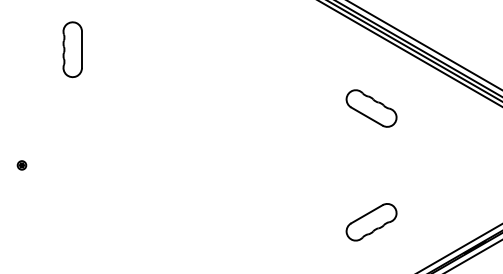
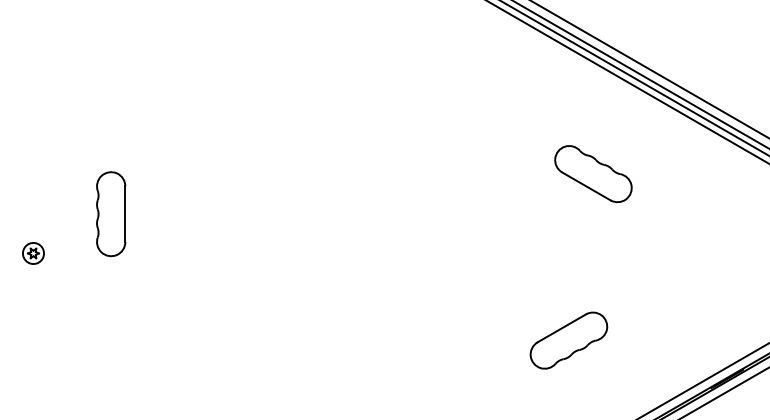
part: (72, 49) -> (110, 213), moved
part: (371, 108) -> (593, 174), moved
part: (21, 165) -> (32, 253), size x1.6

